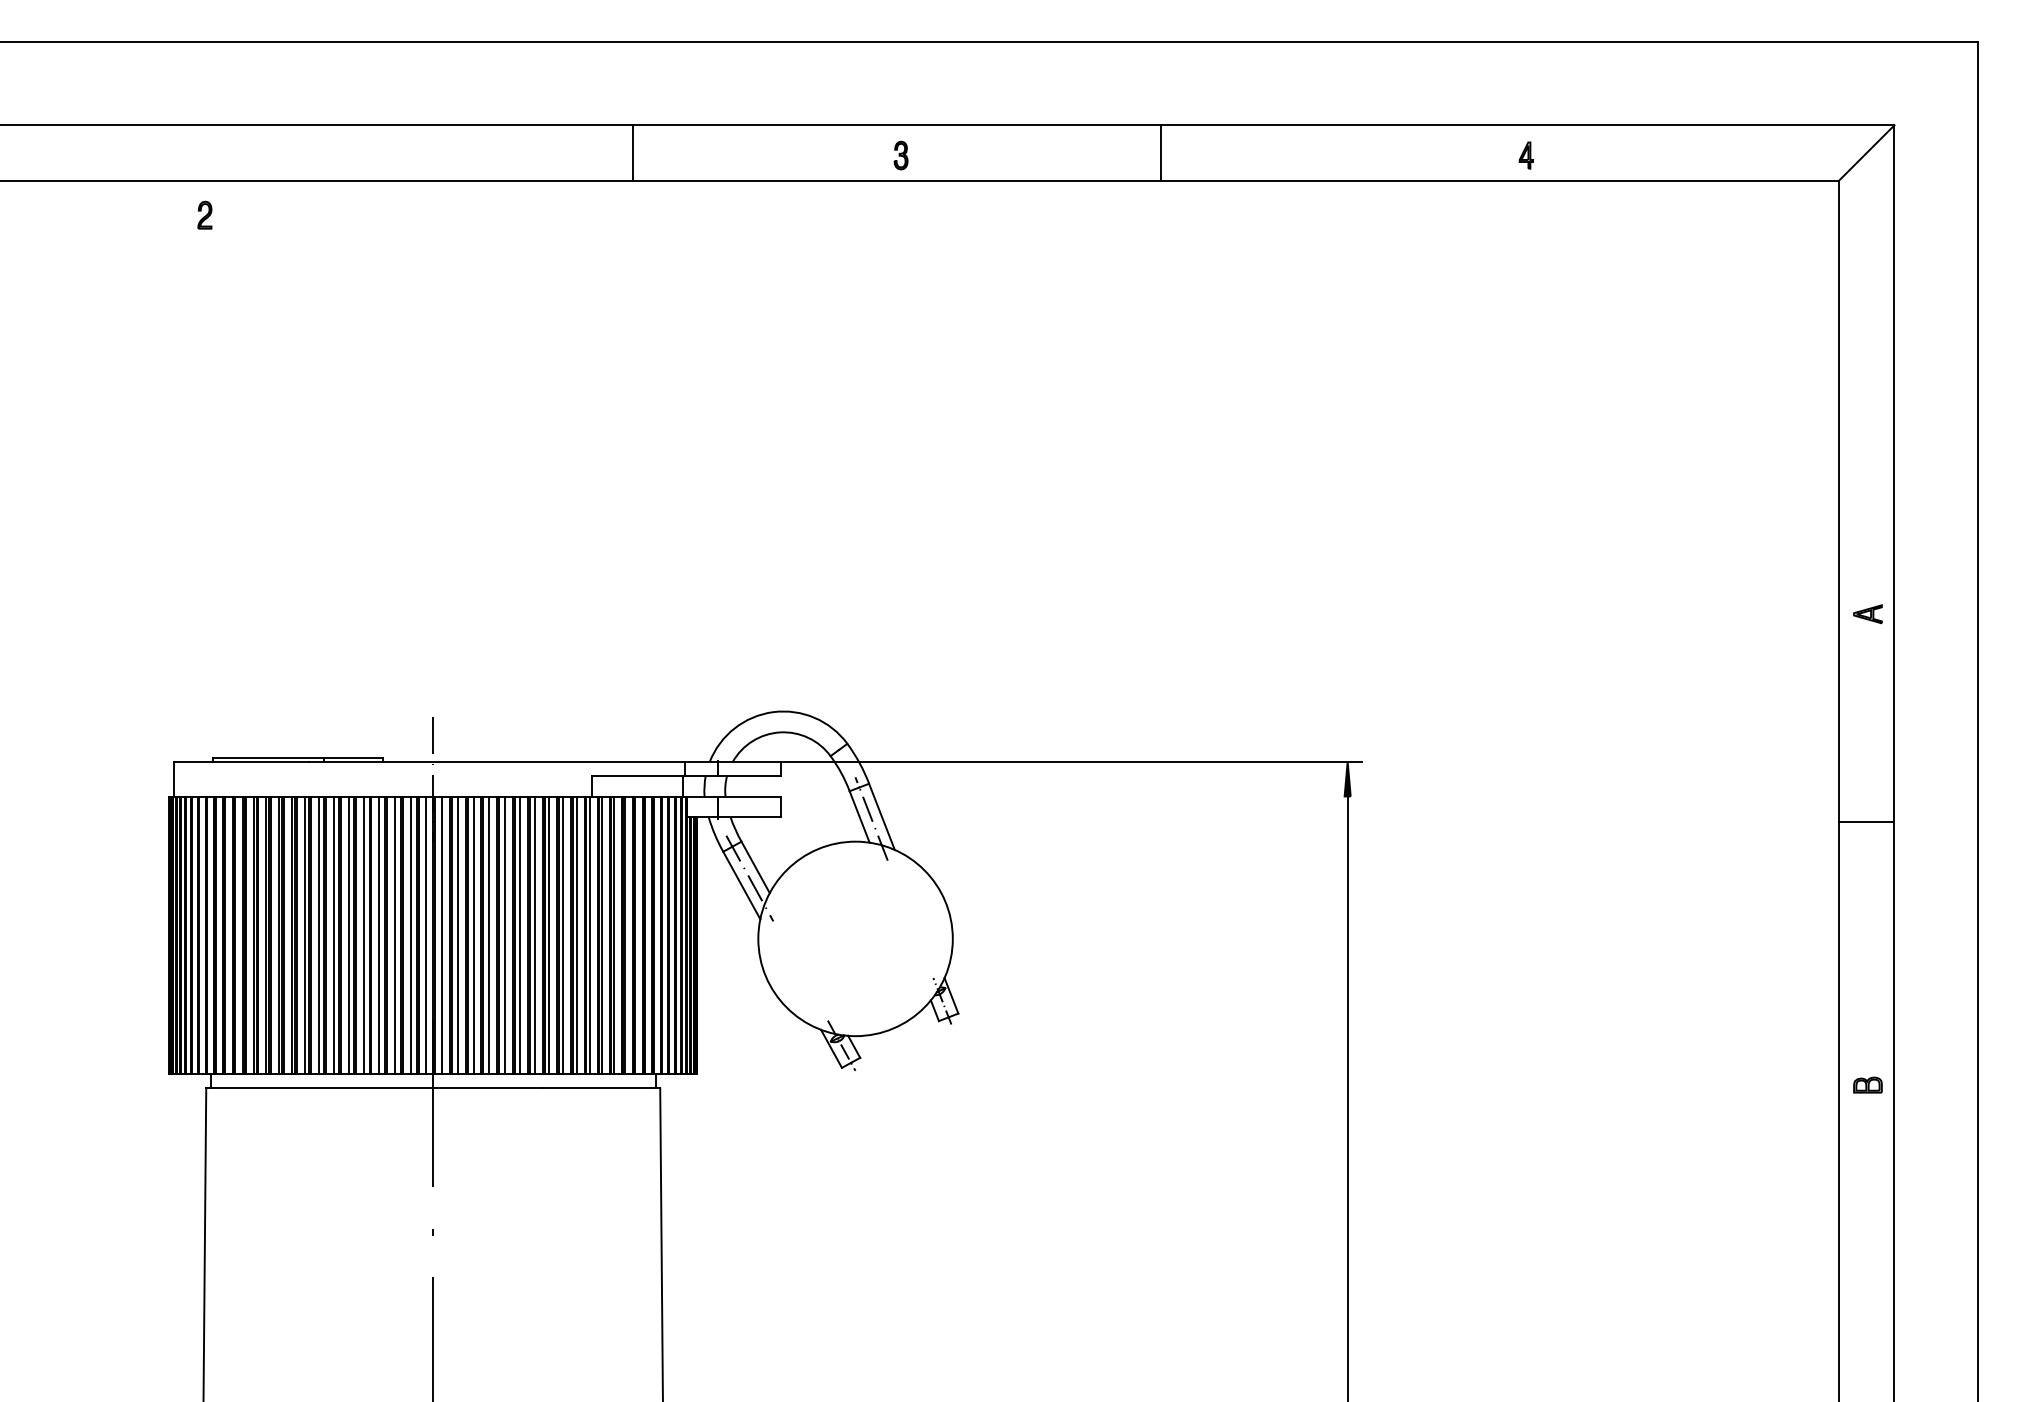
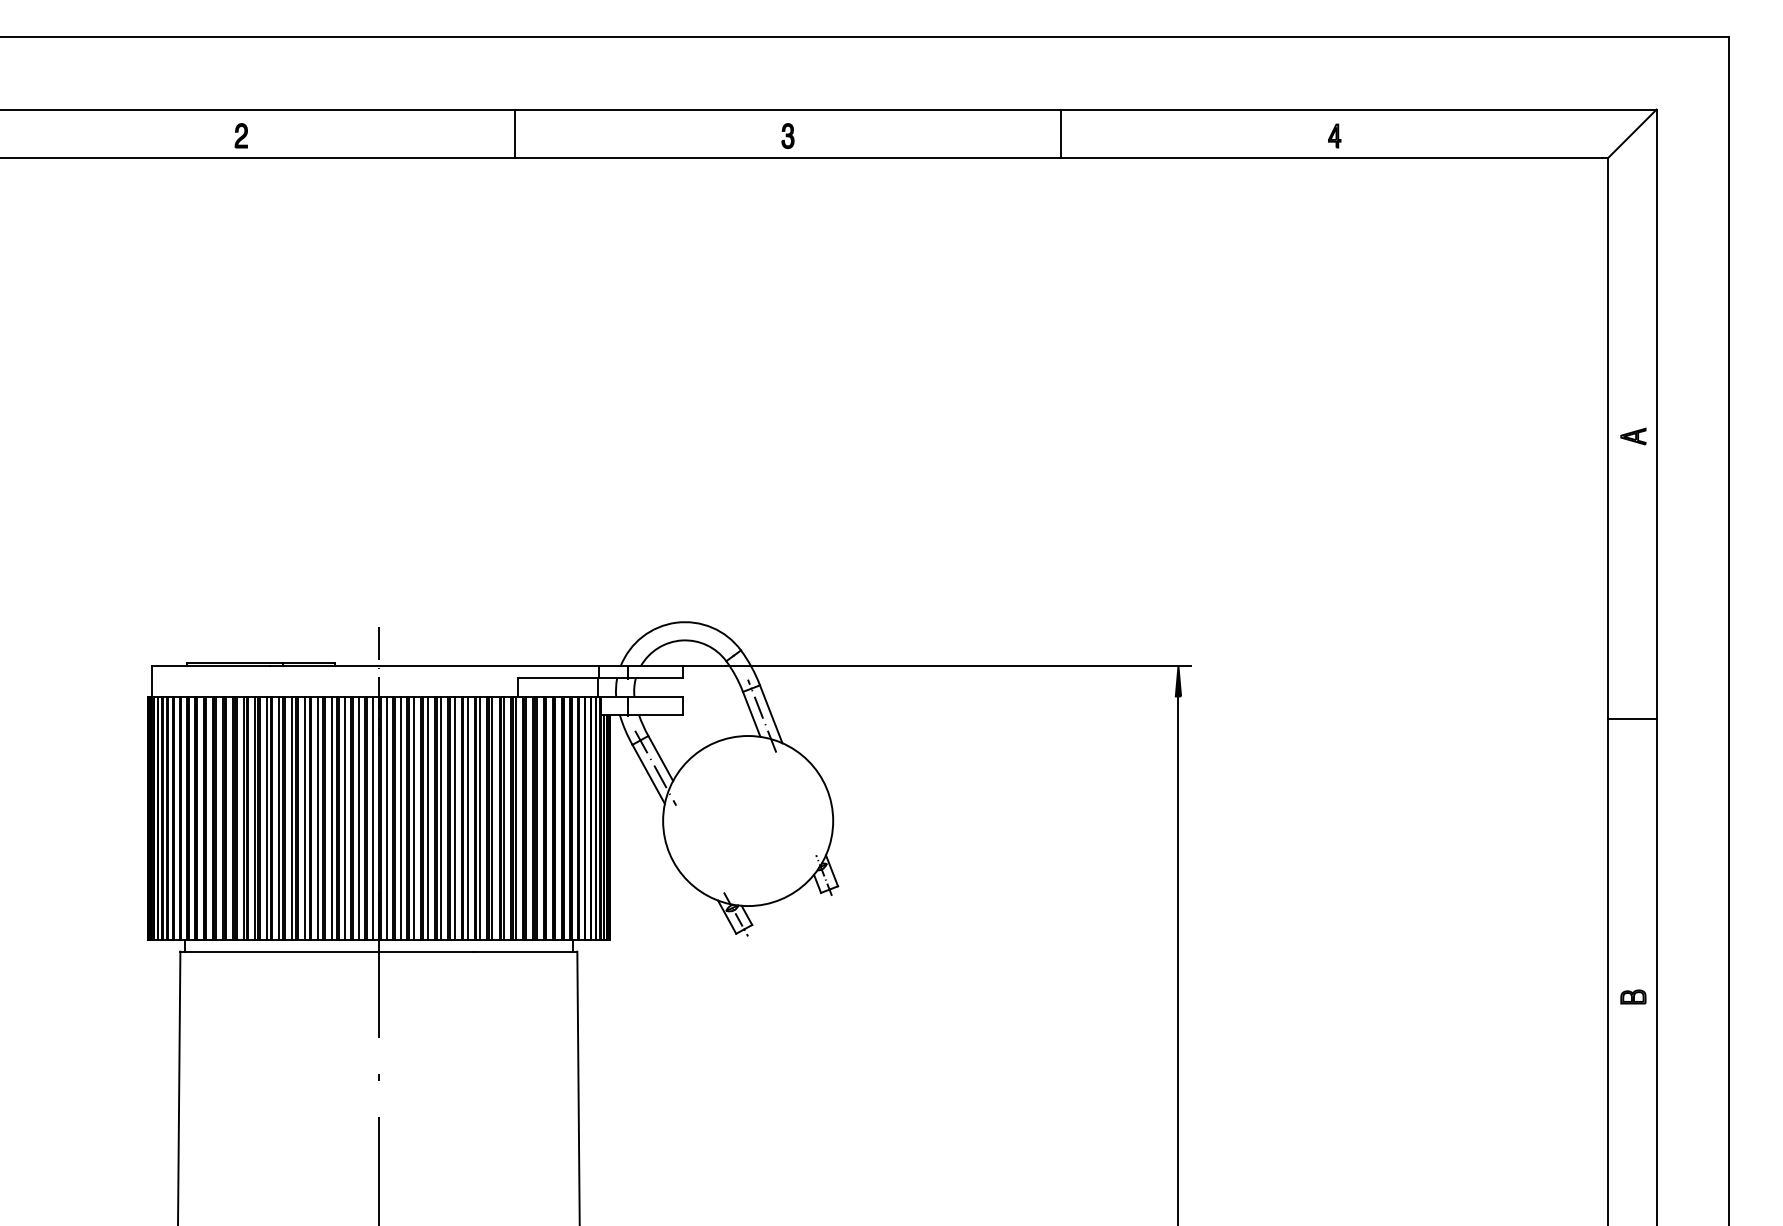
line: (632, 152) -> (514, 133), moved
line: (1160, 152) -> (1061, 133), moved
part: (204, 214) -> (240, 135), moved
part: (1867, 614) -> (1632, 436), moved
part: (1867, 1084) -> (1632, 996), moved

